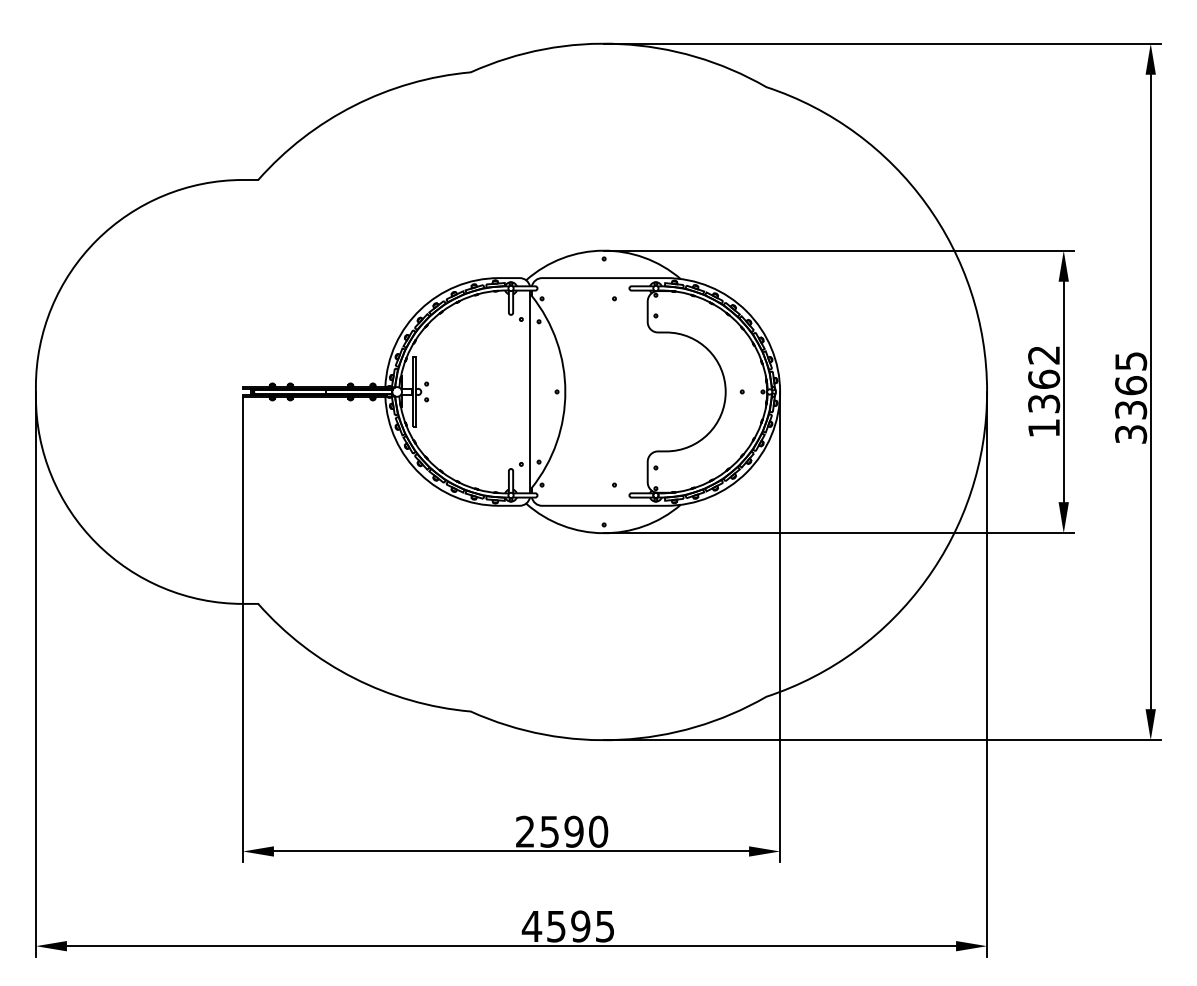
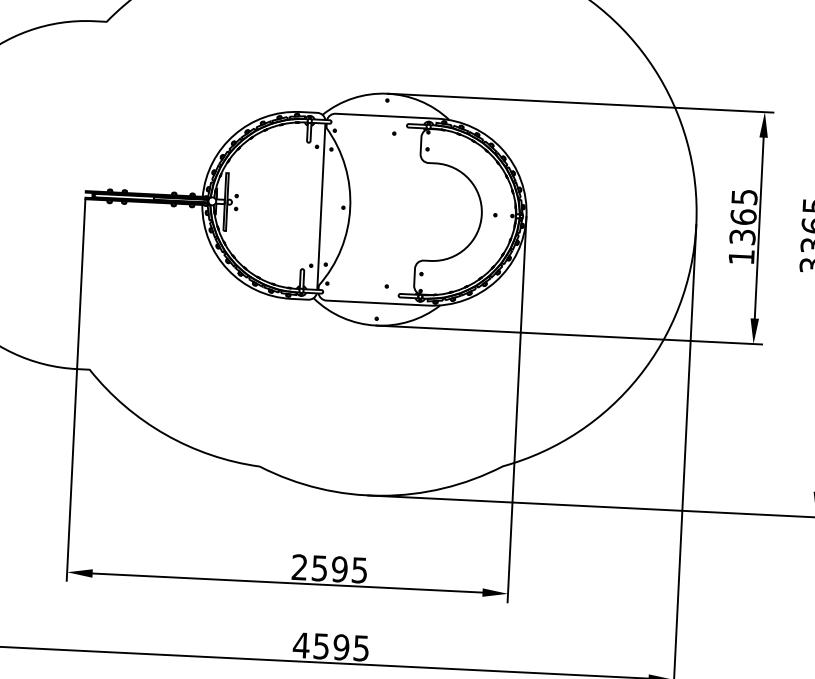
text: (1044, 355) -> (744, 197), 1362 -> 1365
text: (598, 831) -> (359, 570), 2590 -> 2595

